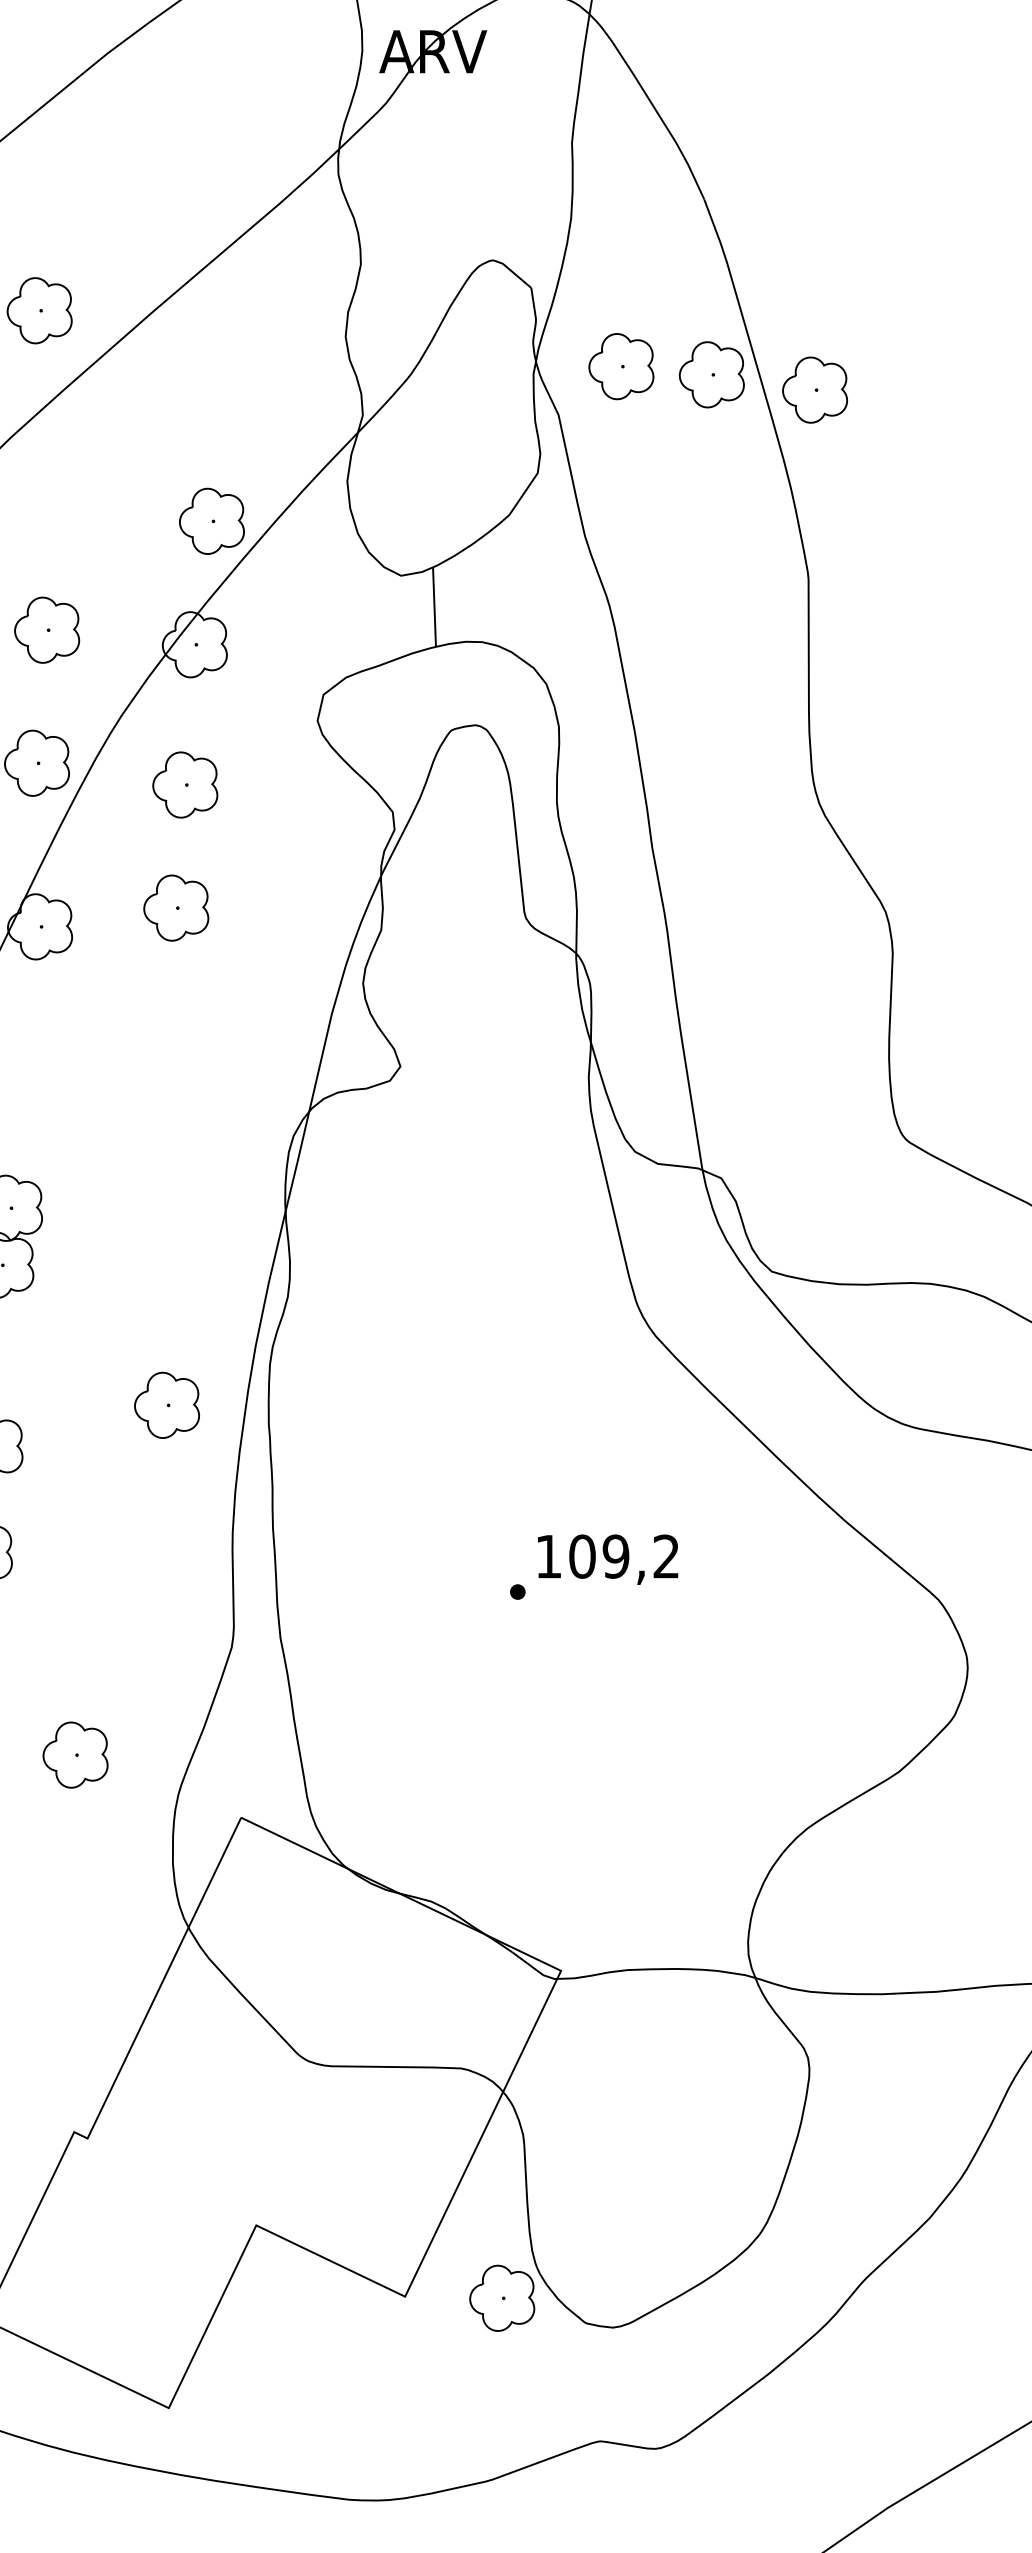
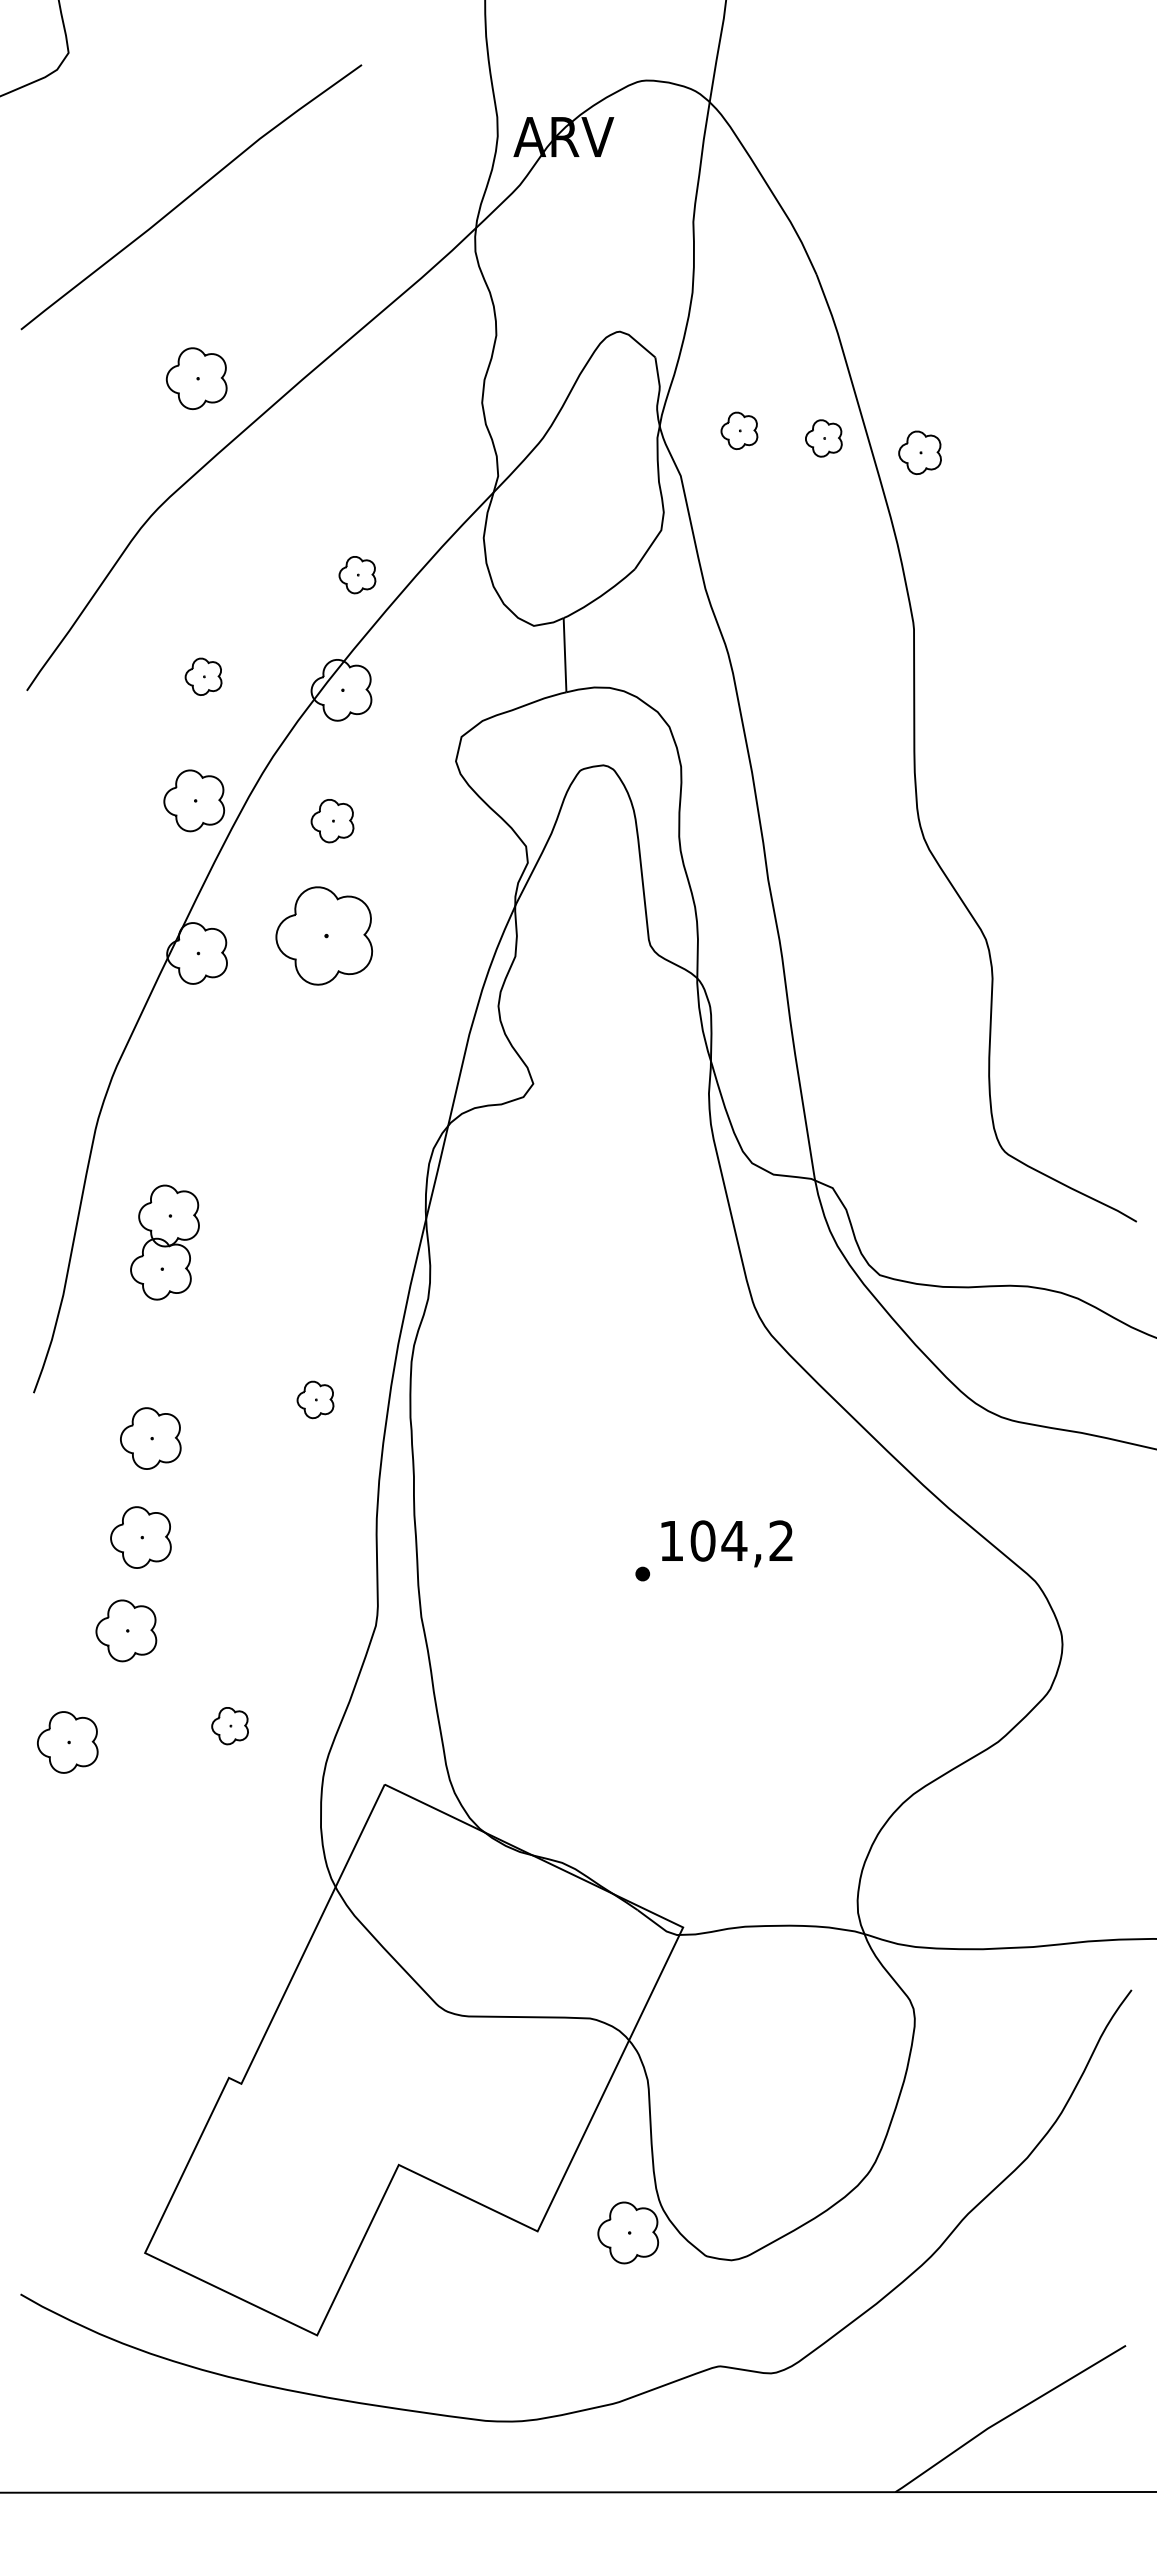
part: (621, 366) -> (739, 430), size x0.6
part: (711, 374) -> (823, 438), size x0.6
part: (814, 389) -> (919, 452), size x0.7
part: (212, 520) -> (357, 574), size x0.6
part: (46, 629) -> (203, 676), size x0.6
part: (185, 784) -> (332, 820), size x0.7
part: (175, 907) -> (323, 935), size x1.6
part: (167, 1404) -> (315, 1399), size x0.6
text: (616, 1556) -> (734, 1540), 109,2 -> 104,2
part: (74, 1754) -> (229, 1725), size x0.6

